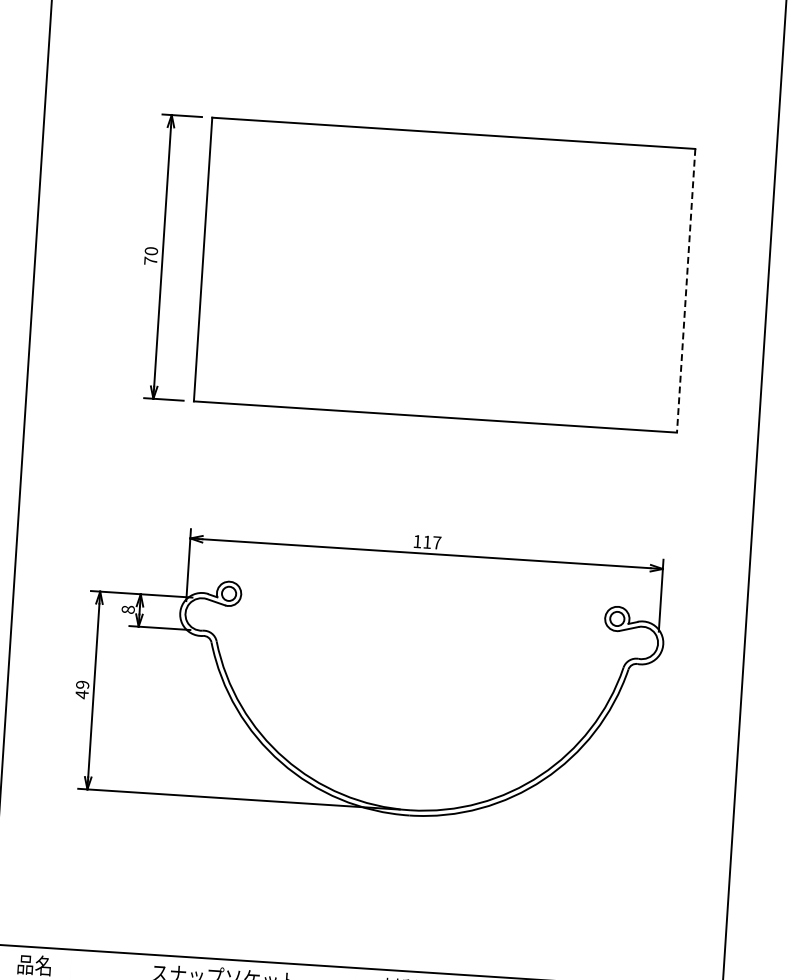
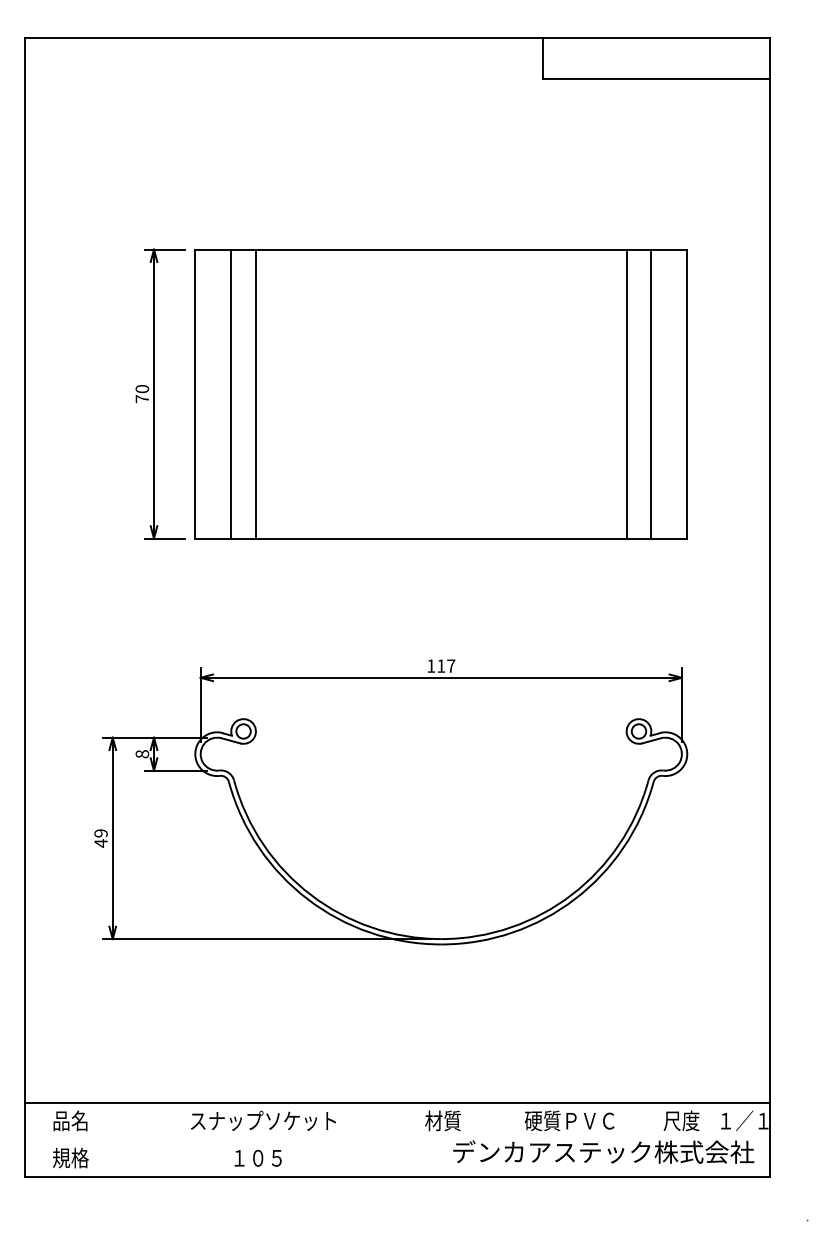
line: (238, 261) -> (231, 393), added
line: (262, 262) -> (255, 393), added
line: (626, 286) -> (626, 393), added
line: (651, 287) -> (651, 393), added
line: (686, 291) -> (687, 394), dashed -> solid

